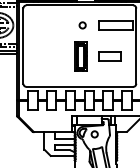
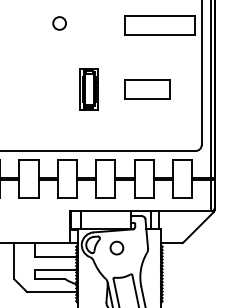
circle: (82, 25) -> (59, 23), moved
part: (80, 56) -> (87, 88), size x0.7

